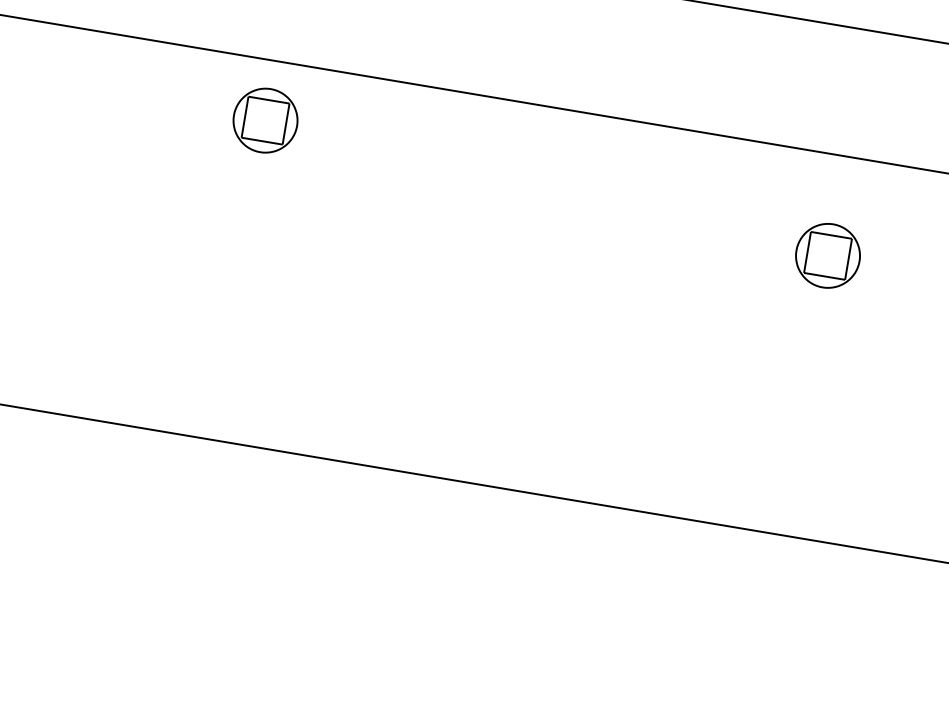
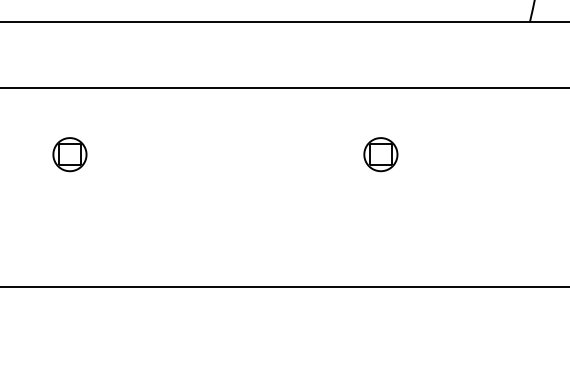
part: (264, 120) -> (69, 154), moved
part: (827, 255) -> (380, 154), moved

